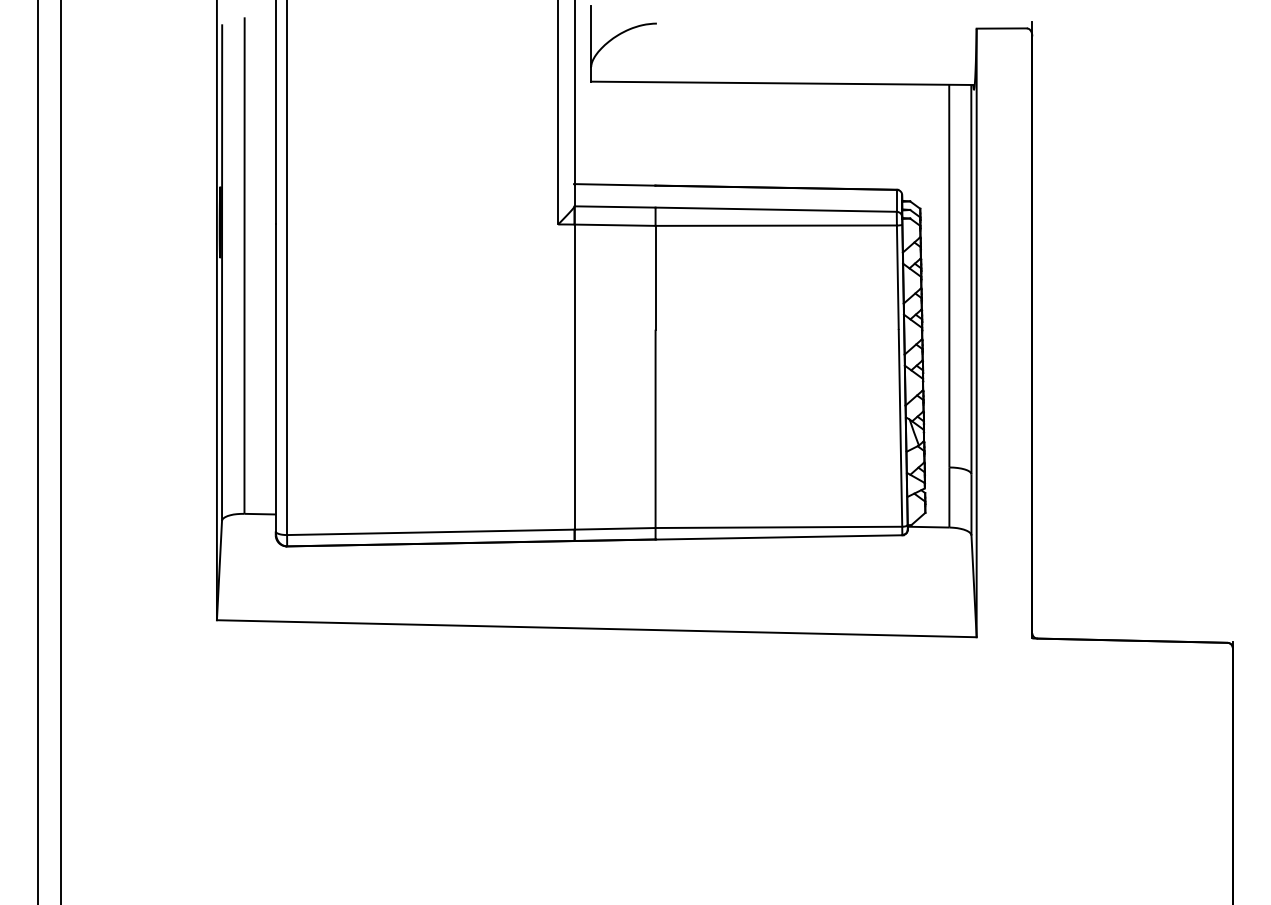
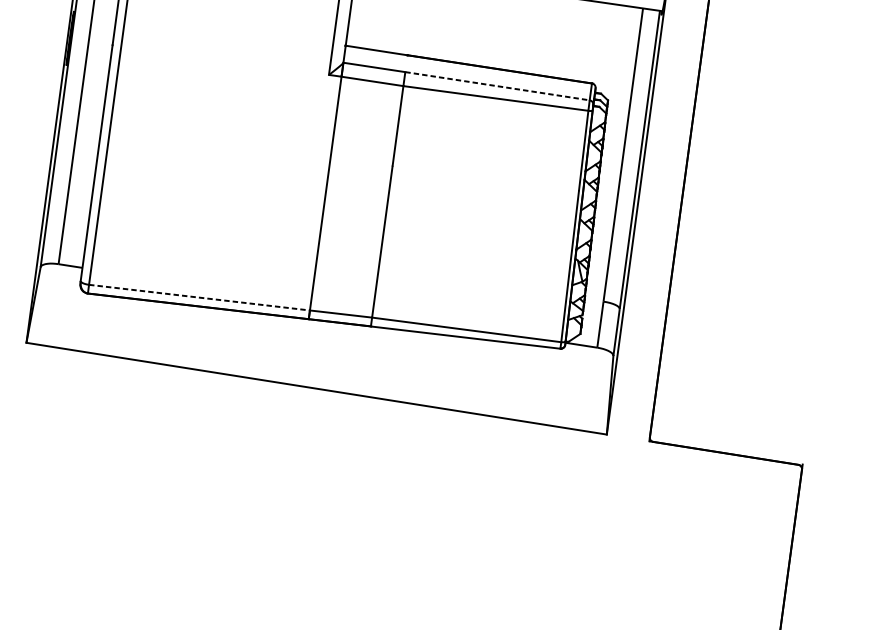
line: (776, 209) -> (497, 86), solid -> dashed
line: (430, 532) -> (199, 297), solid -> dashed

